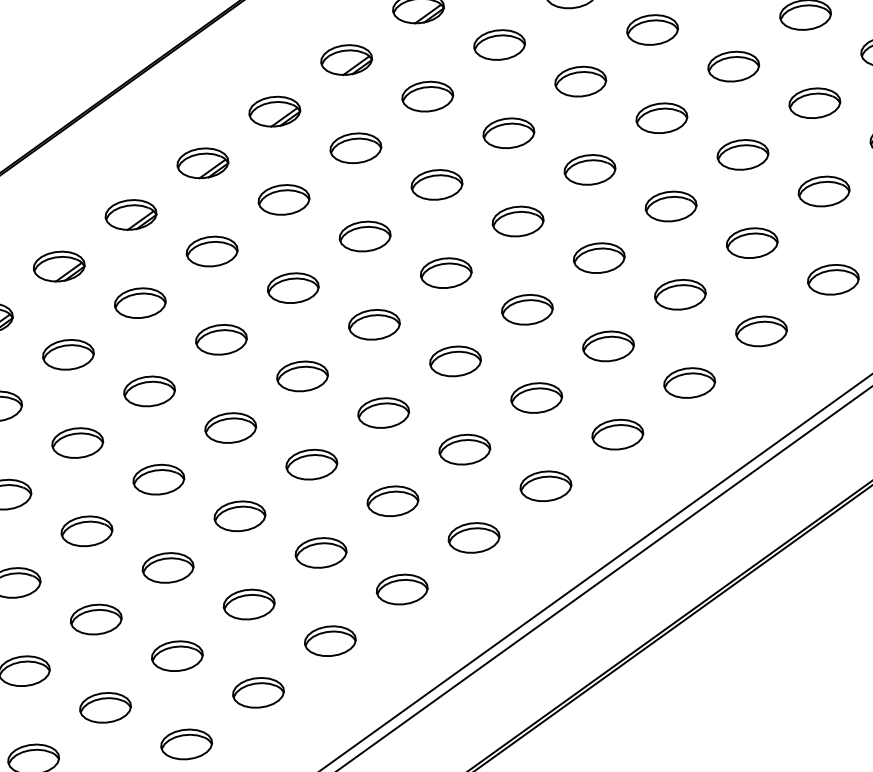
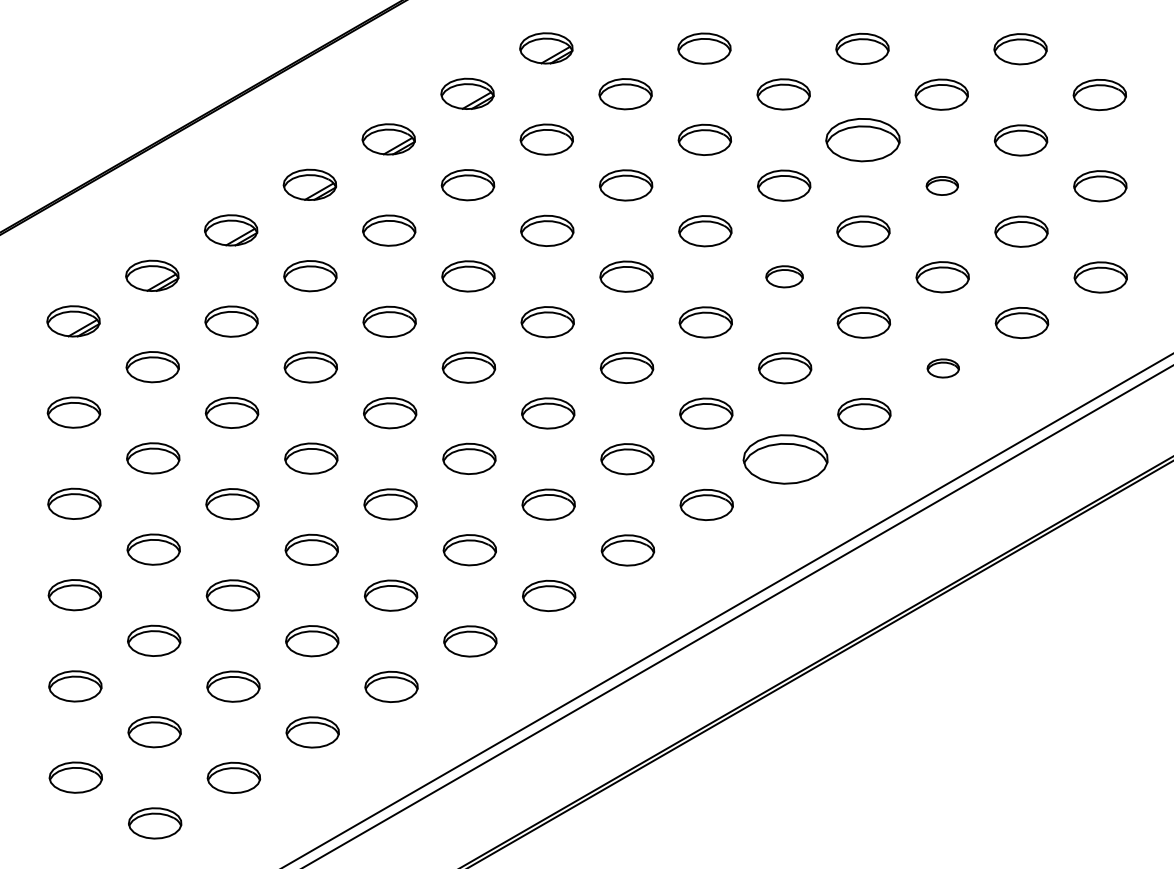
part: (733, 67) -> (862, 140), size x1.4
part: (814, 102) -> (942, 185), size x0.6
part: (670, 206) -> (784, 276), size x0.7
part: (833, 279) -> (943, 368), size x0.6
part: (689, 383) -> (785, 459), size x1.6

